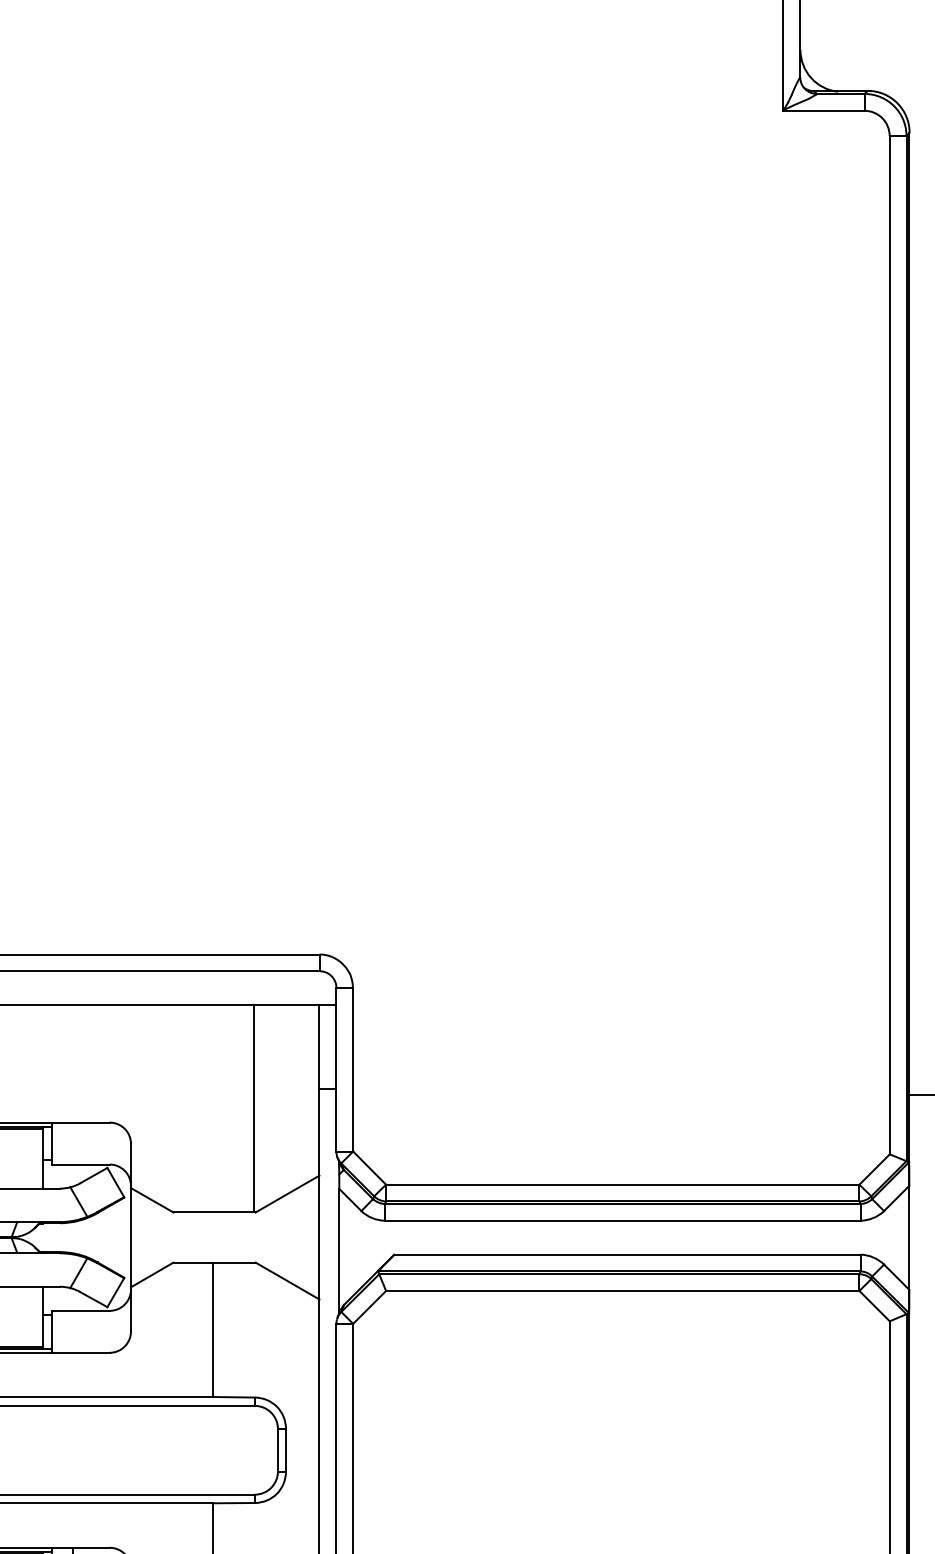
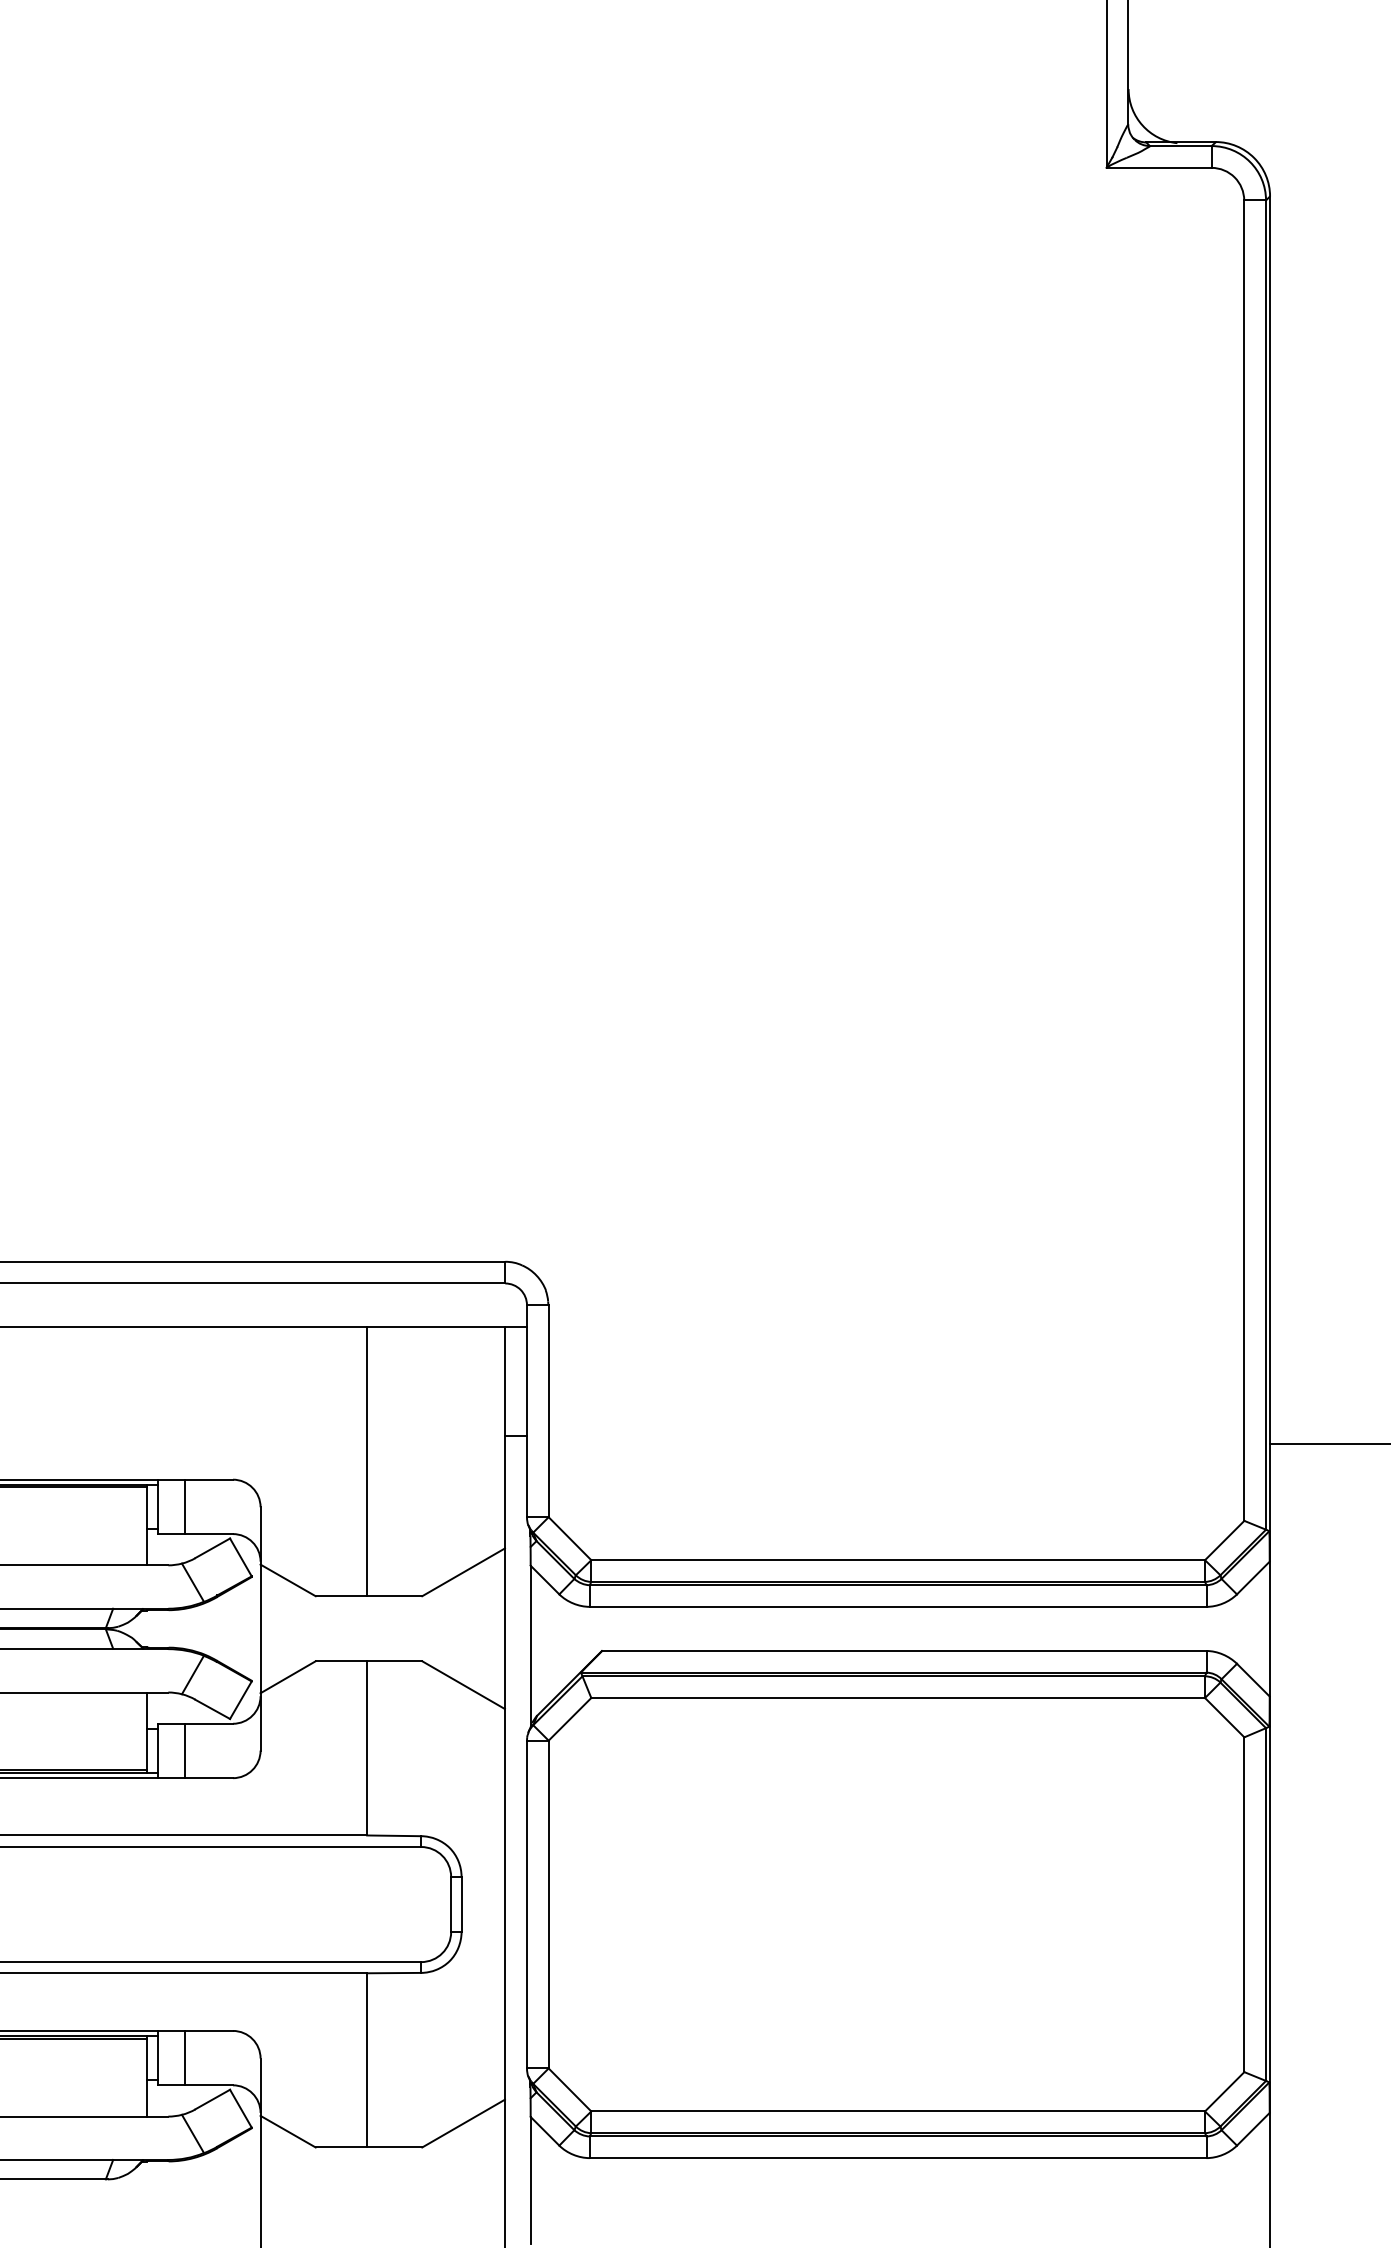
line: (254, 1108) -> (367, 1461), moved
line: (73, 1143) -> (185, 1506), added
line: (73, 1331) -> (185, 1750), added

